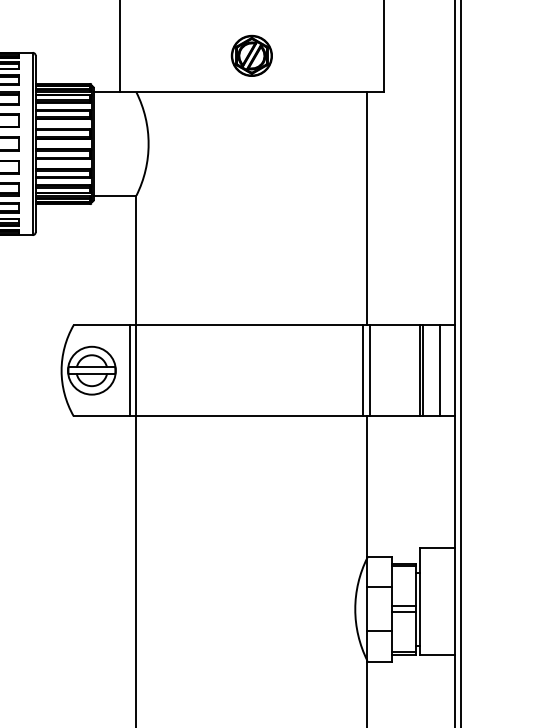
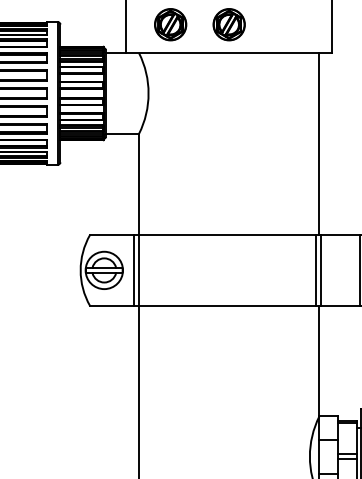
part: (176, 55) -> (170, 24), added

